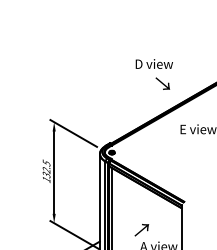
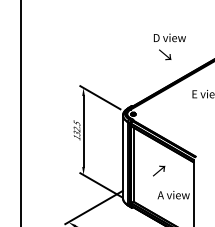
text: (163, 83) -> (165, 54), moved
text: (142, 229) -> (159, 170), moved

